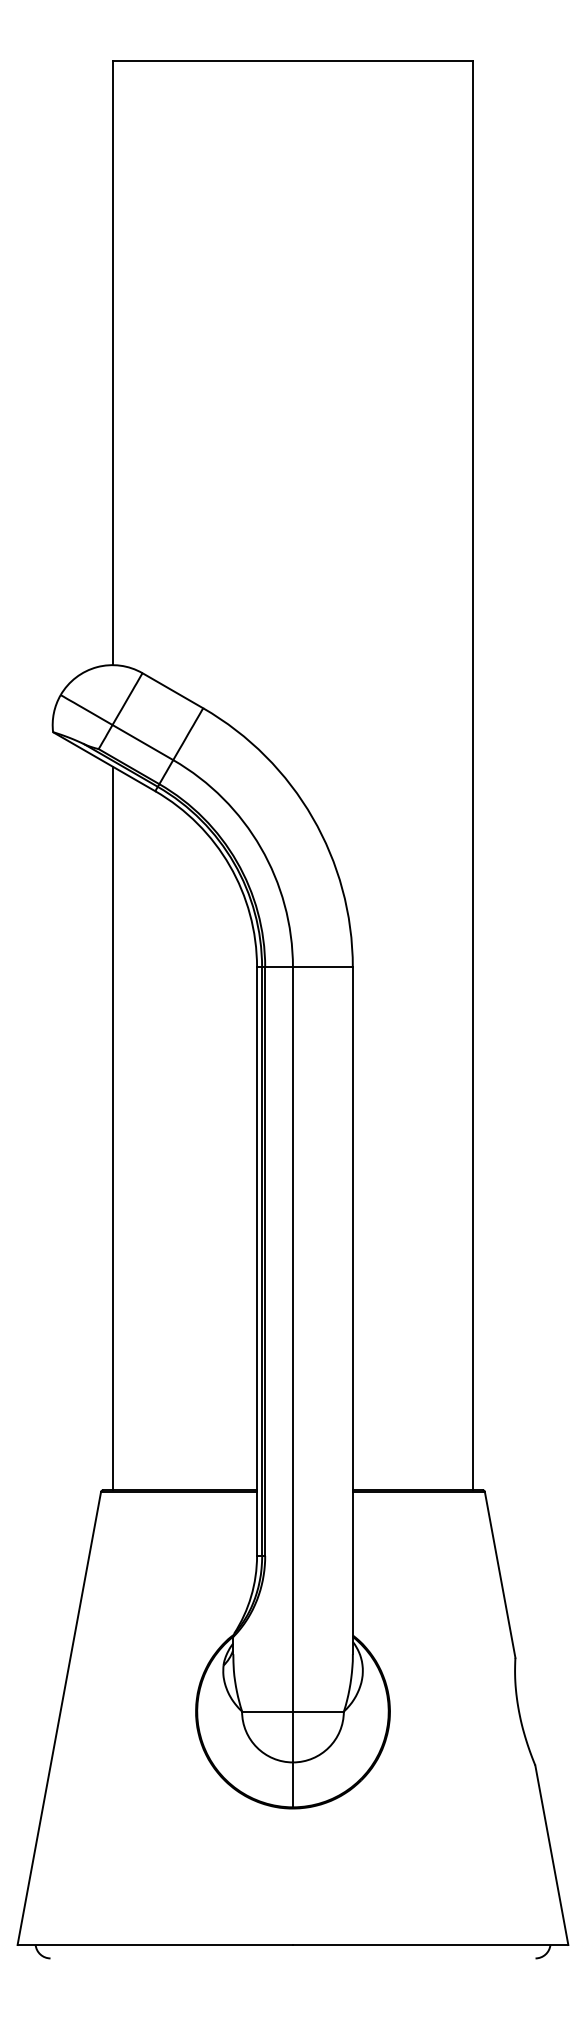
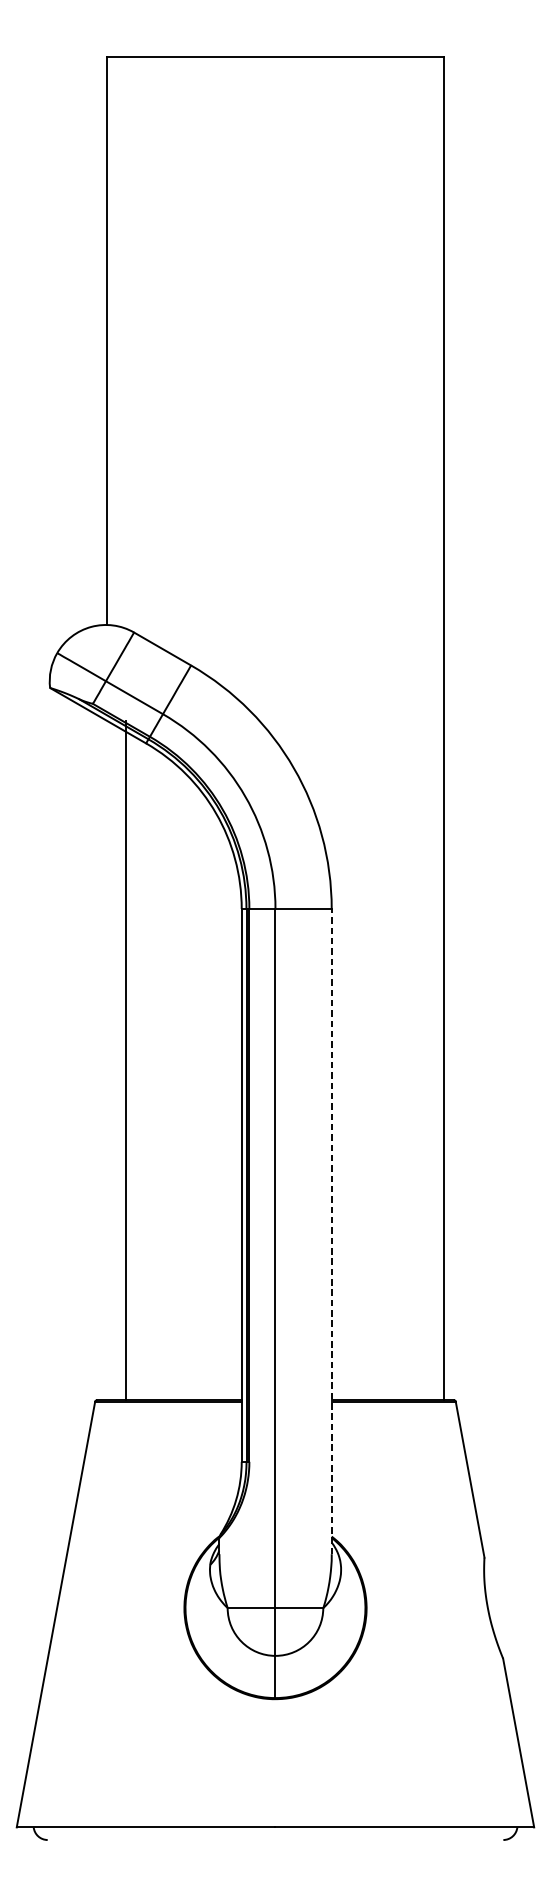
line: (113, 1128) -> (126, 1060), moved
line: (352, 1310) -> (331, 1231), solid -> dashed

